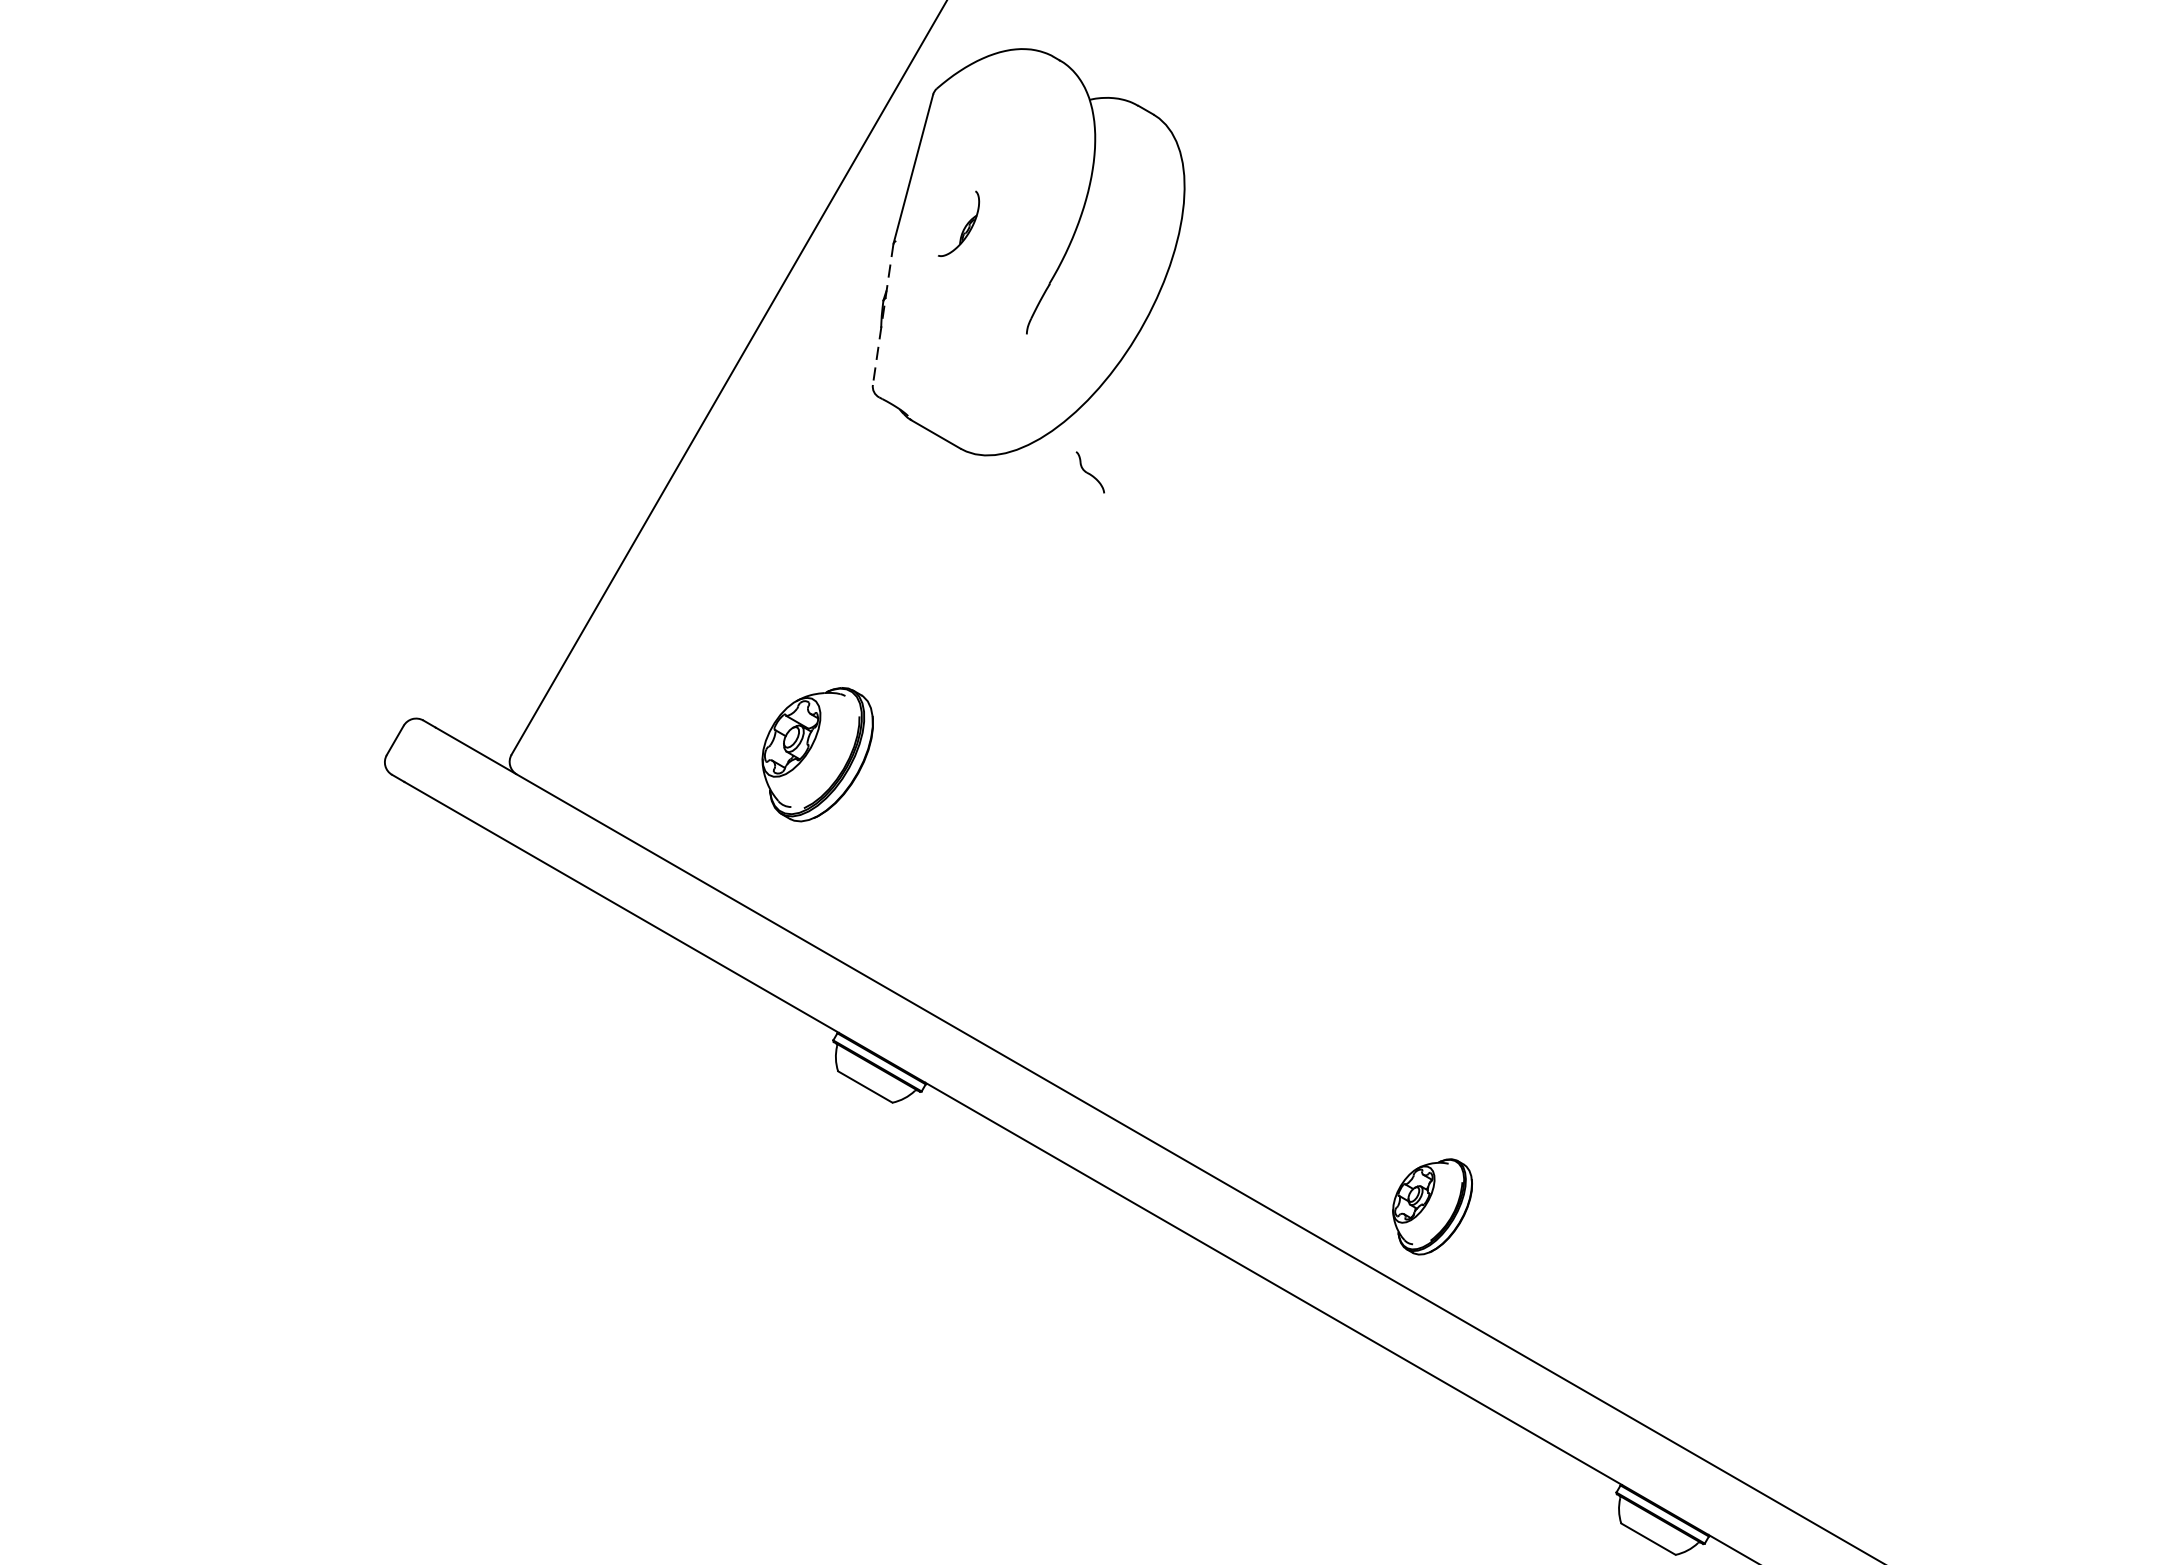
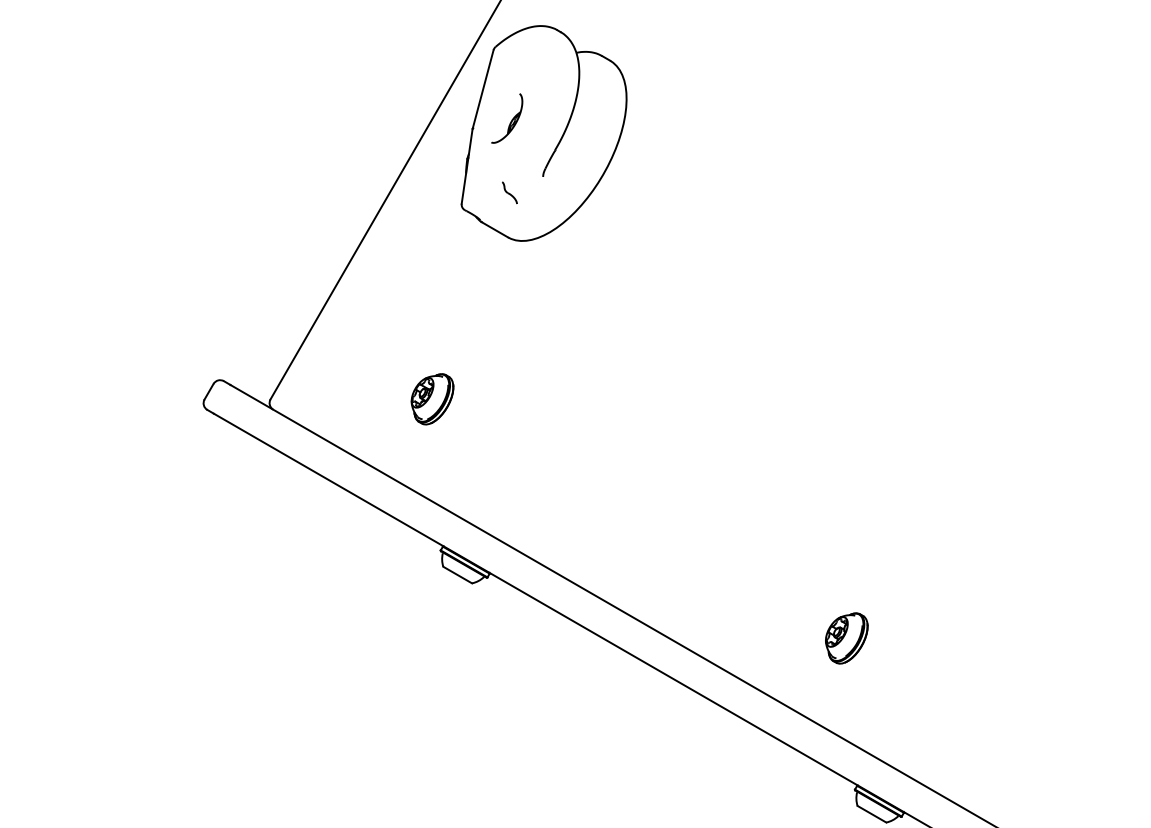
part: (959, 223) -> (507, 118), size x1.43
line: (883, 314) -> (467, 166), dashed -> solid
part: (1089, 471) -> (509, 192), moved
part: (817, 755) -> (432, 399), size x0.71
part: (1432, 1206) -> (846, 638), moved

